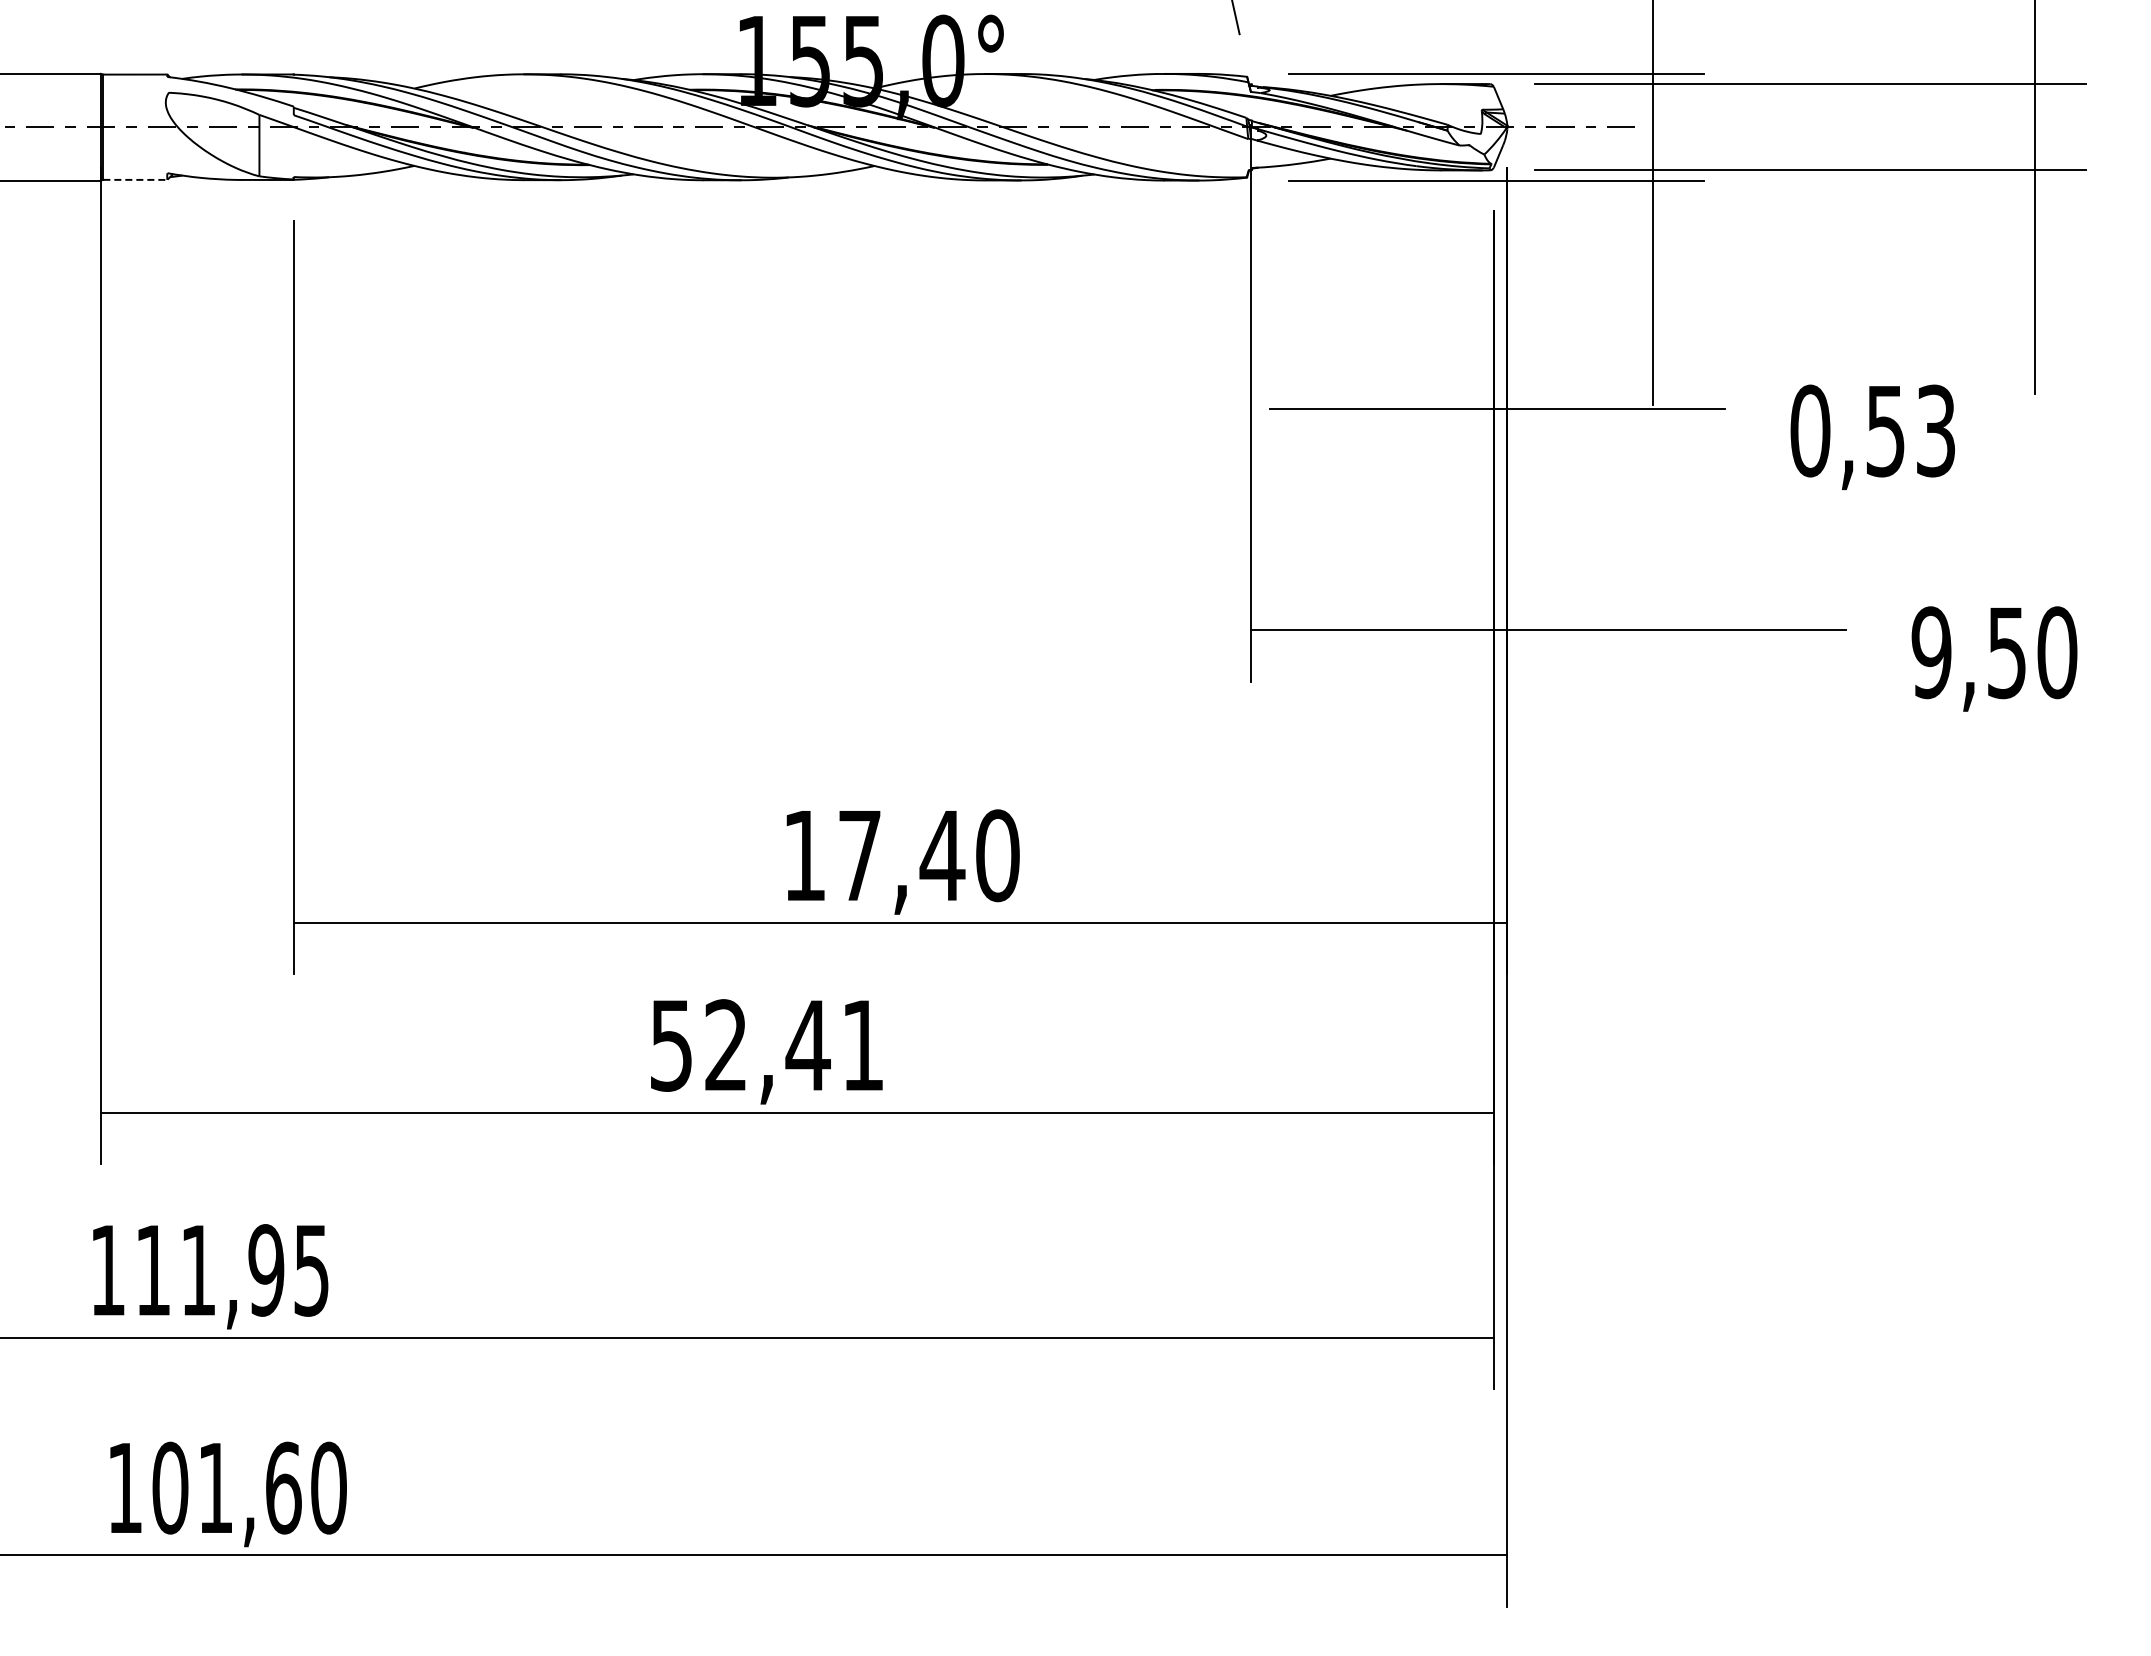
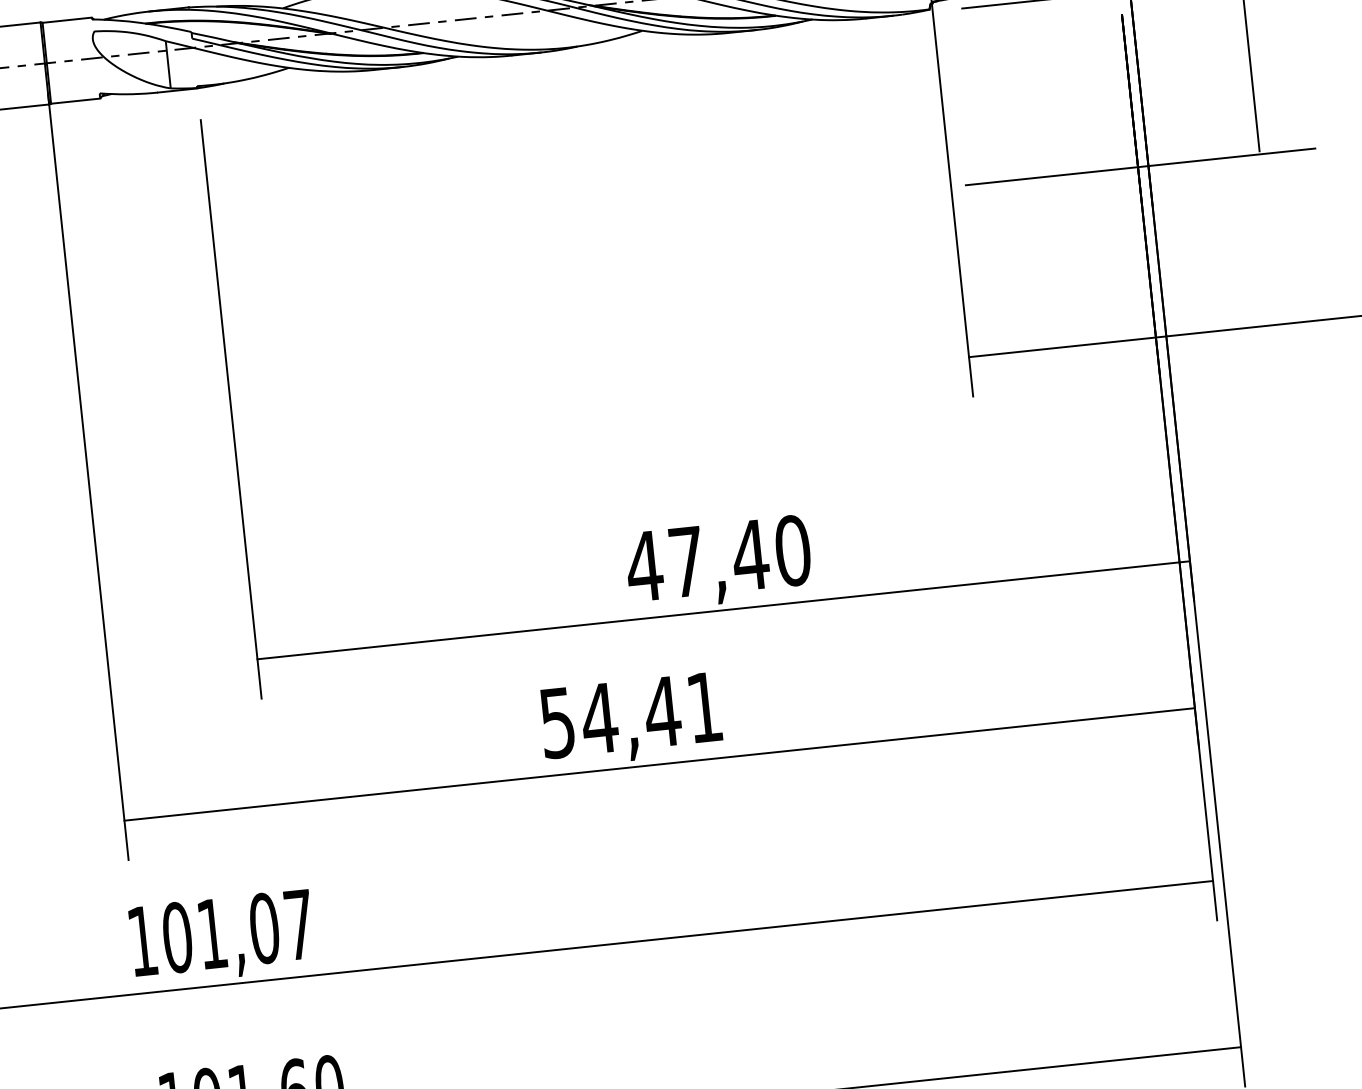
line: (135, 179) -> (75, 100), dashed -> solid
text: (804, 855) -> (644, 566), 17,40 -> 47,40
text: (725, 1044) -> (598, 717), 52,41 -> 54,41
text: (231, 1270) -> (237, 931), 111,95 -> 101,07

